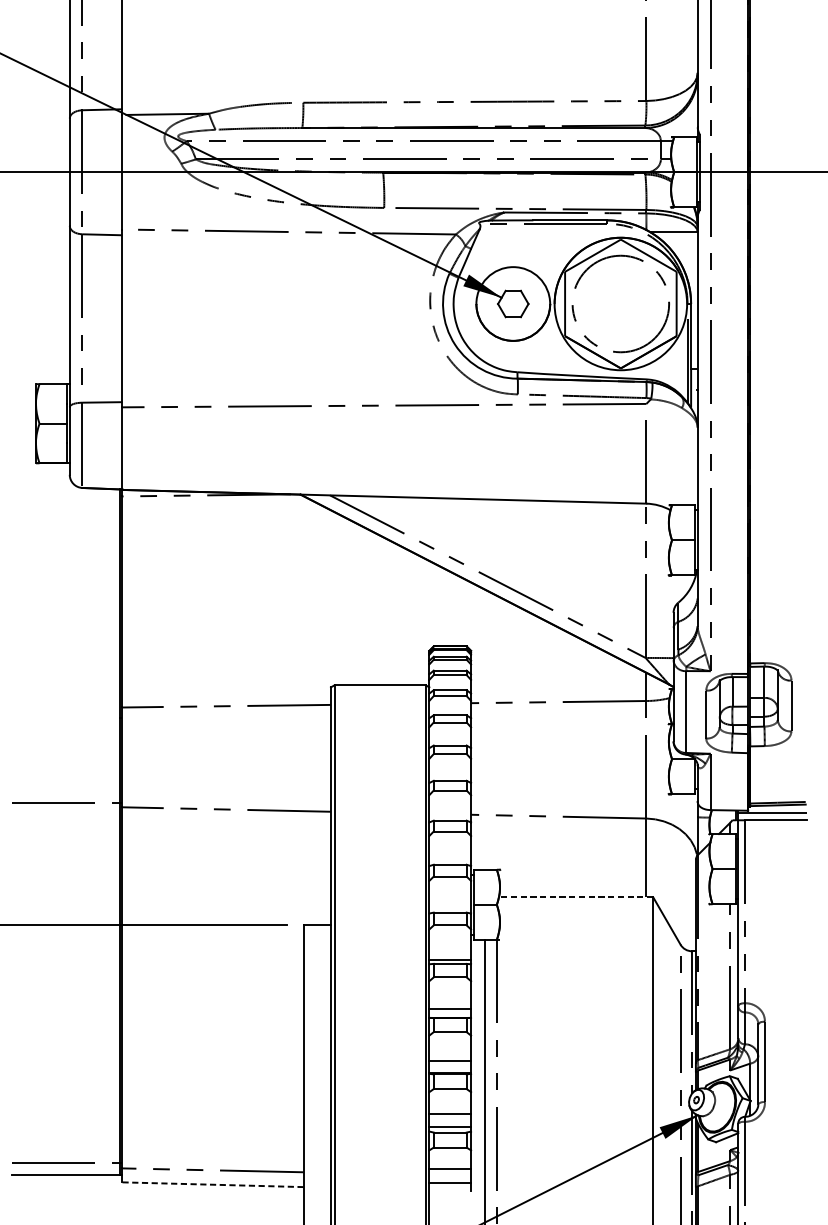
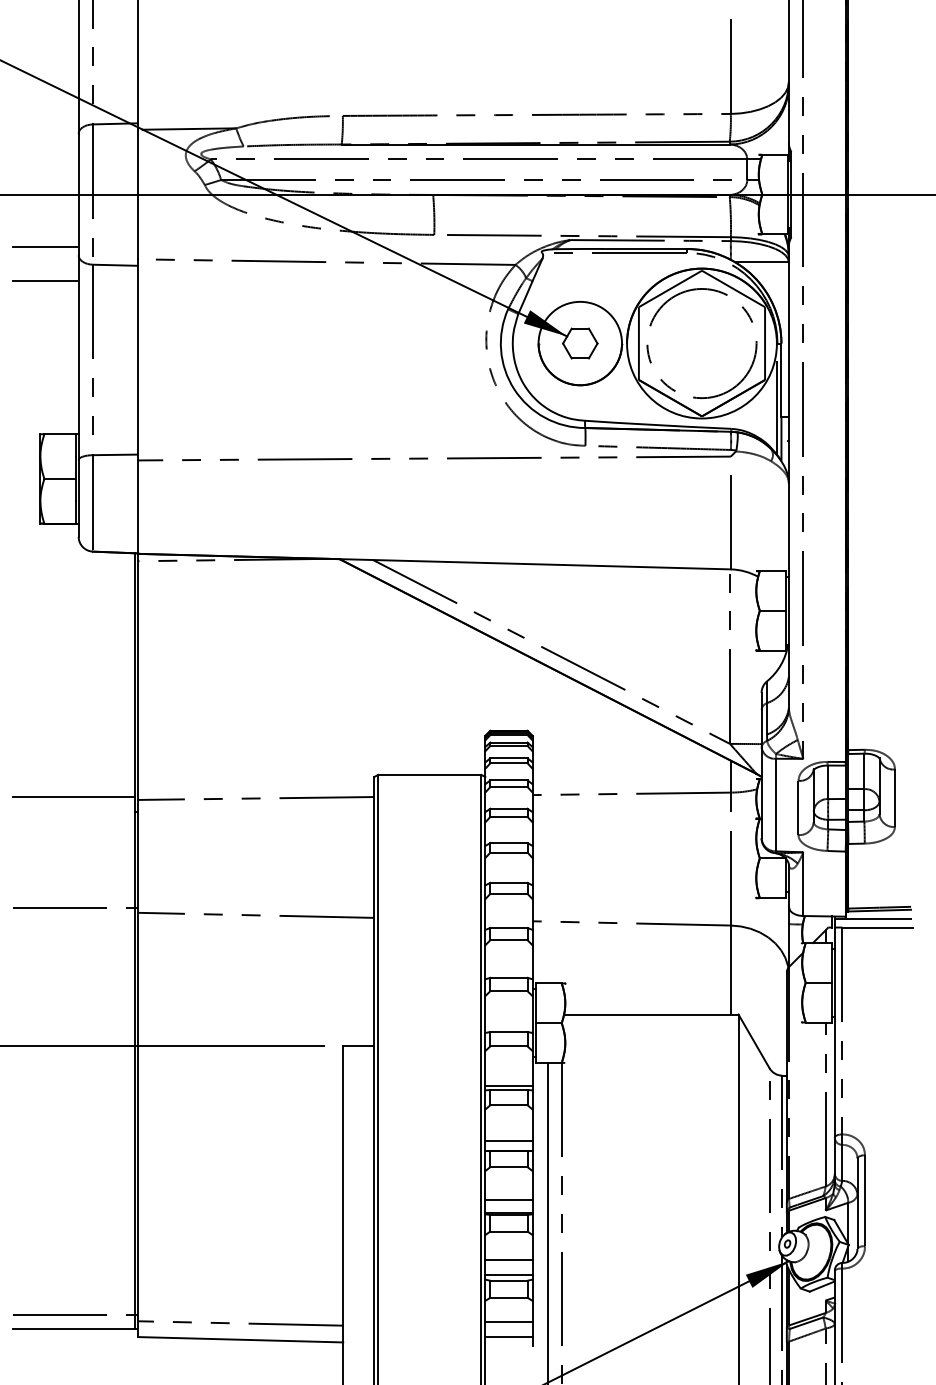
line: (40, 218) -> (45, 246), added
line: (40, 248) -> (45, 280), added
line: (66, 705) -> (74, 797), added
line: (575, 897) -> (650, 1014), dashed -> solid
line: (212, 1184) -> (240, 1339), dashed -> solid

